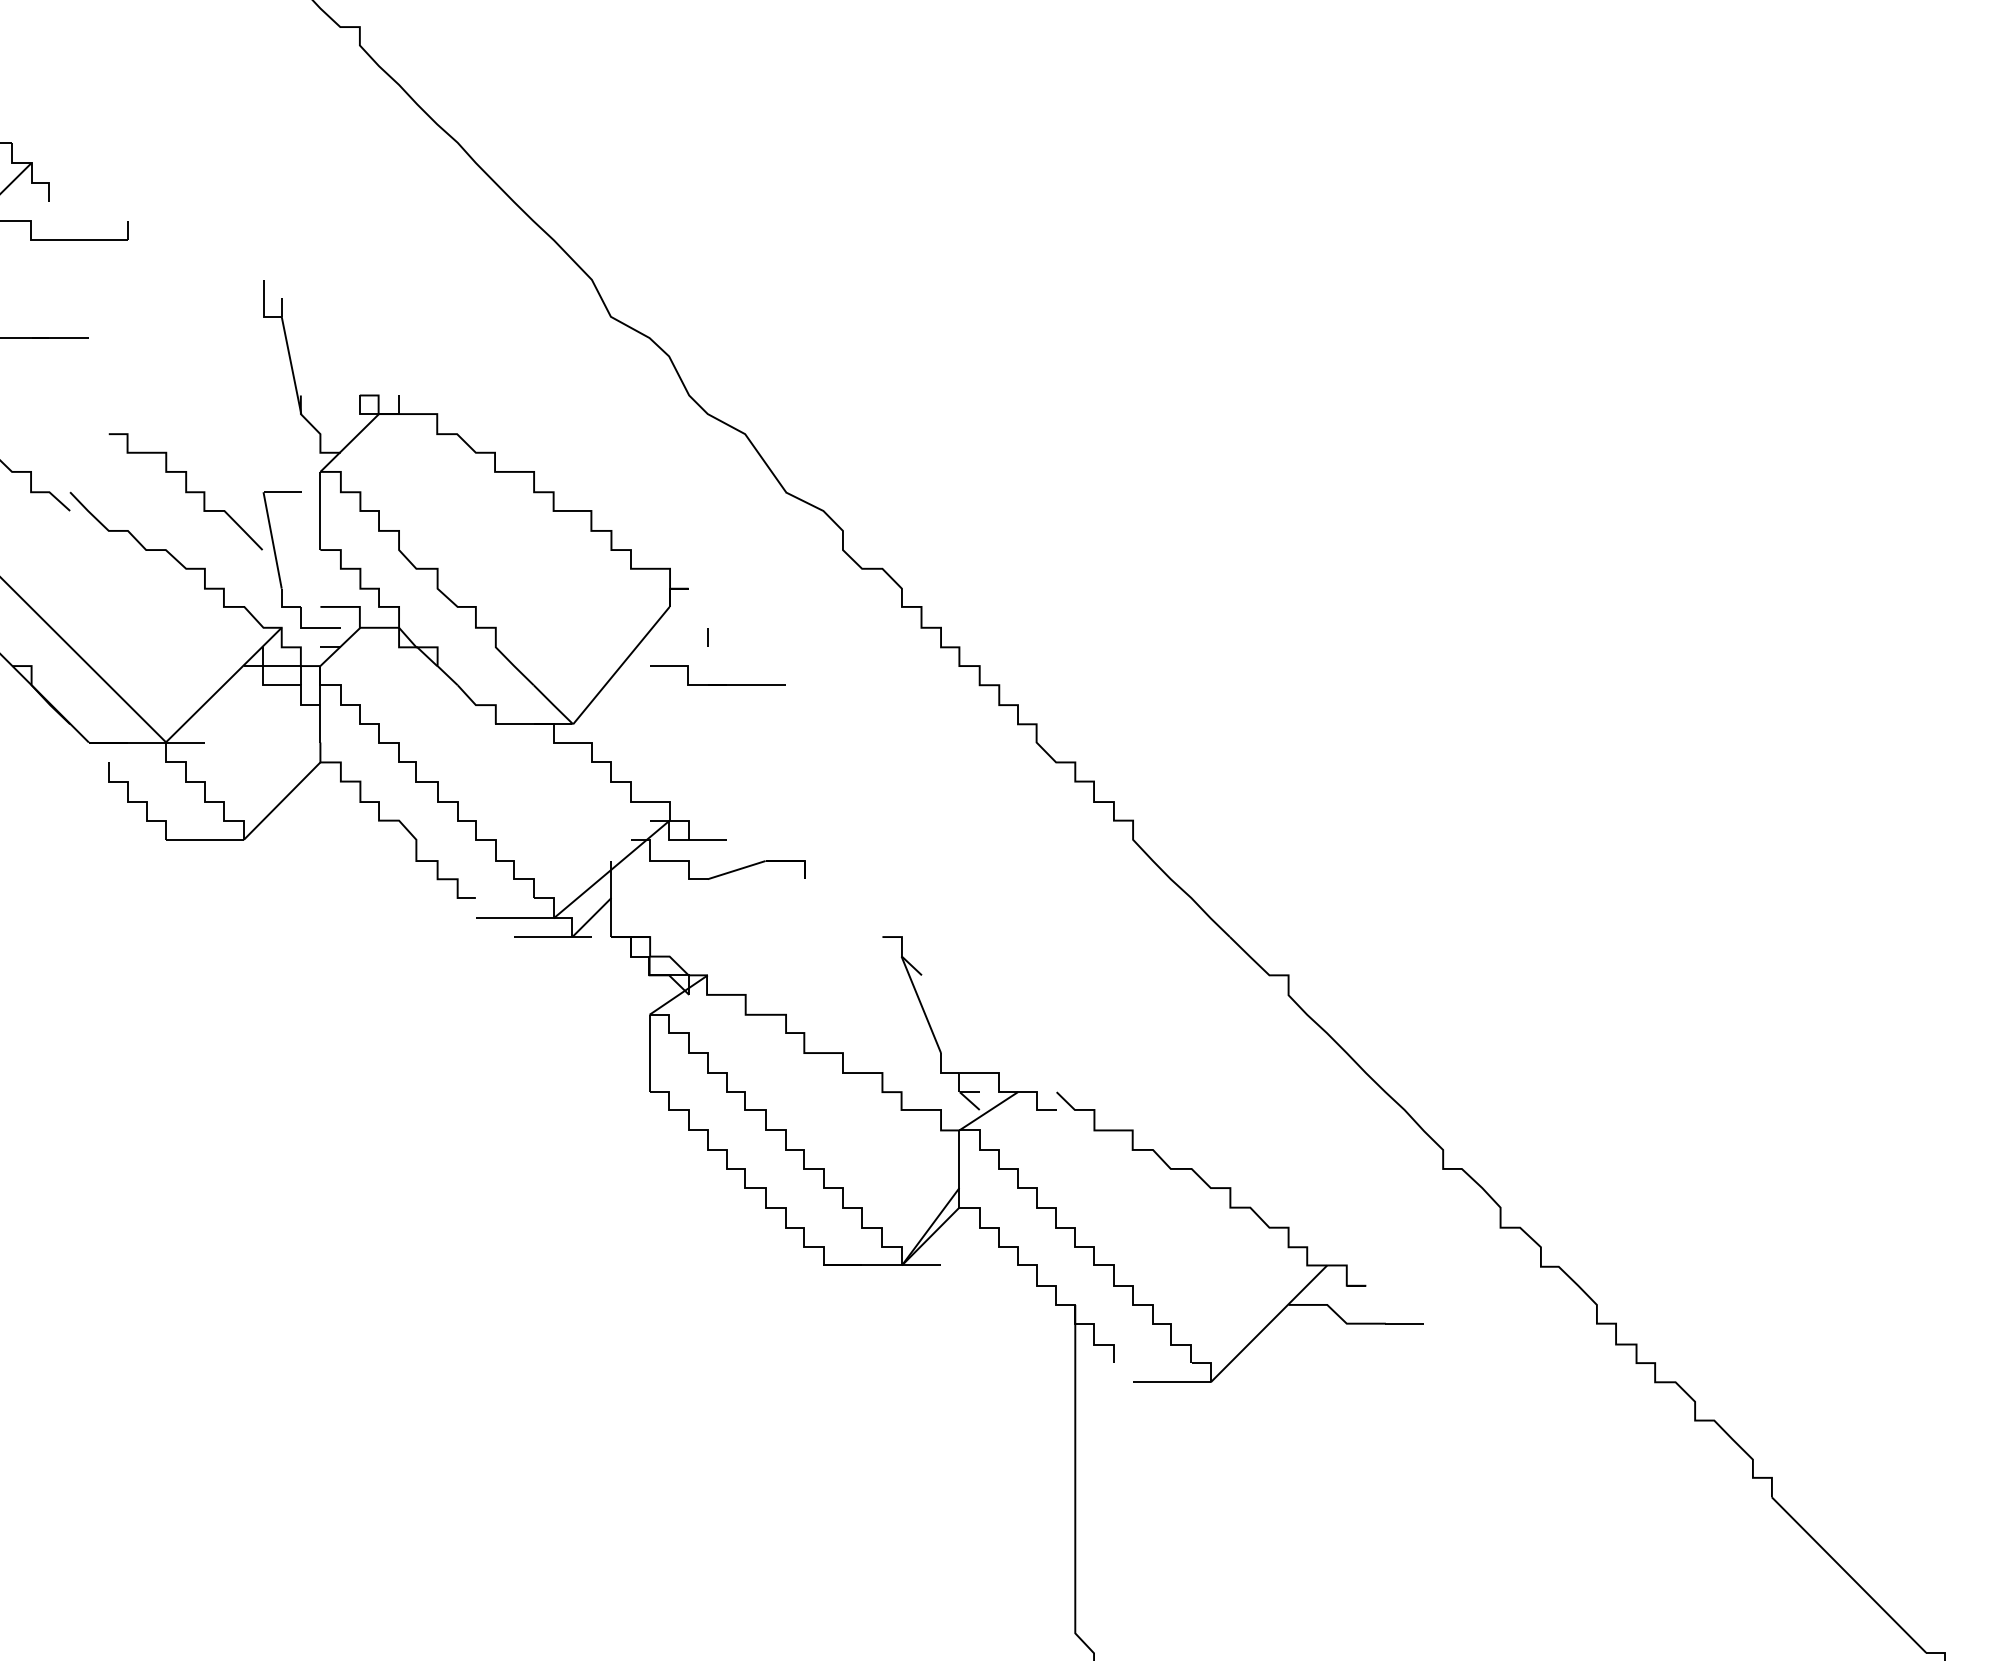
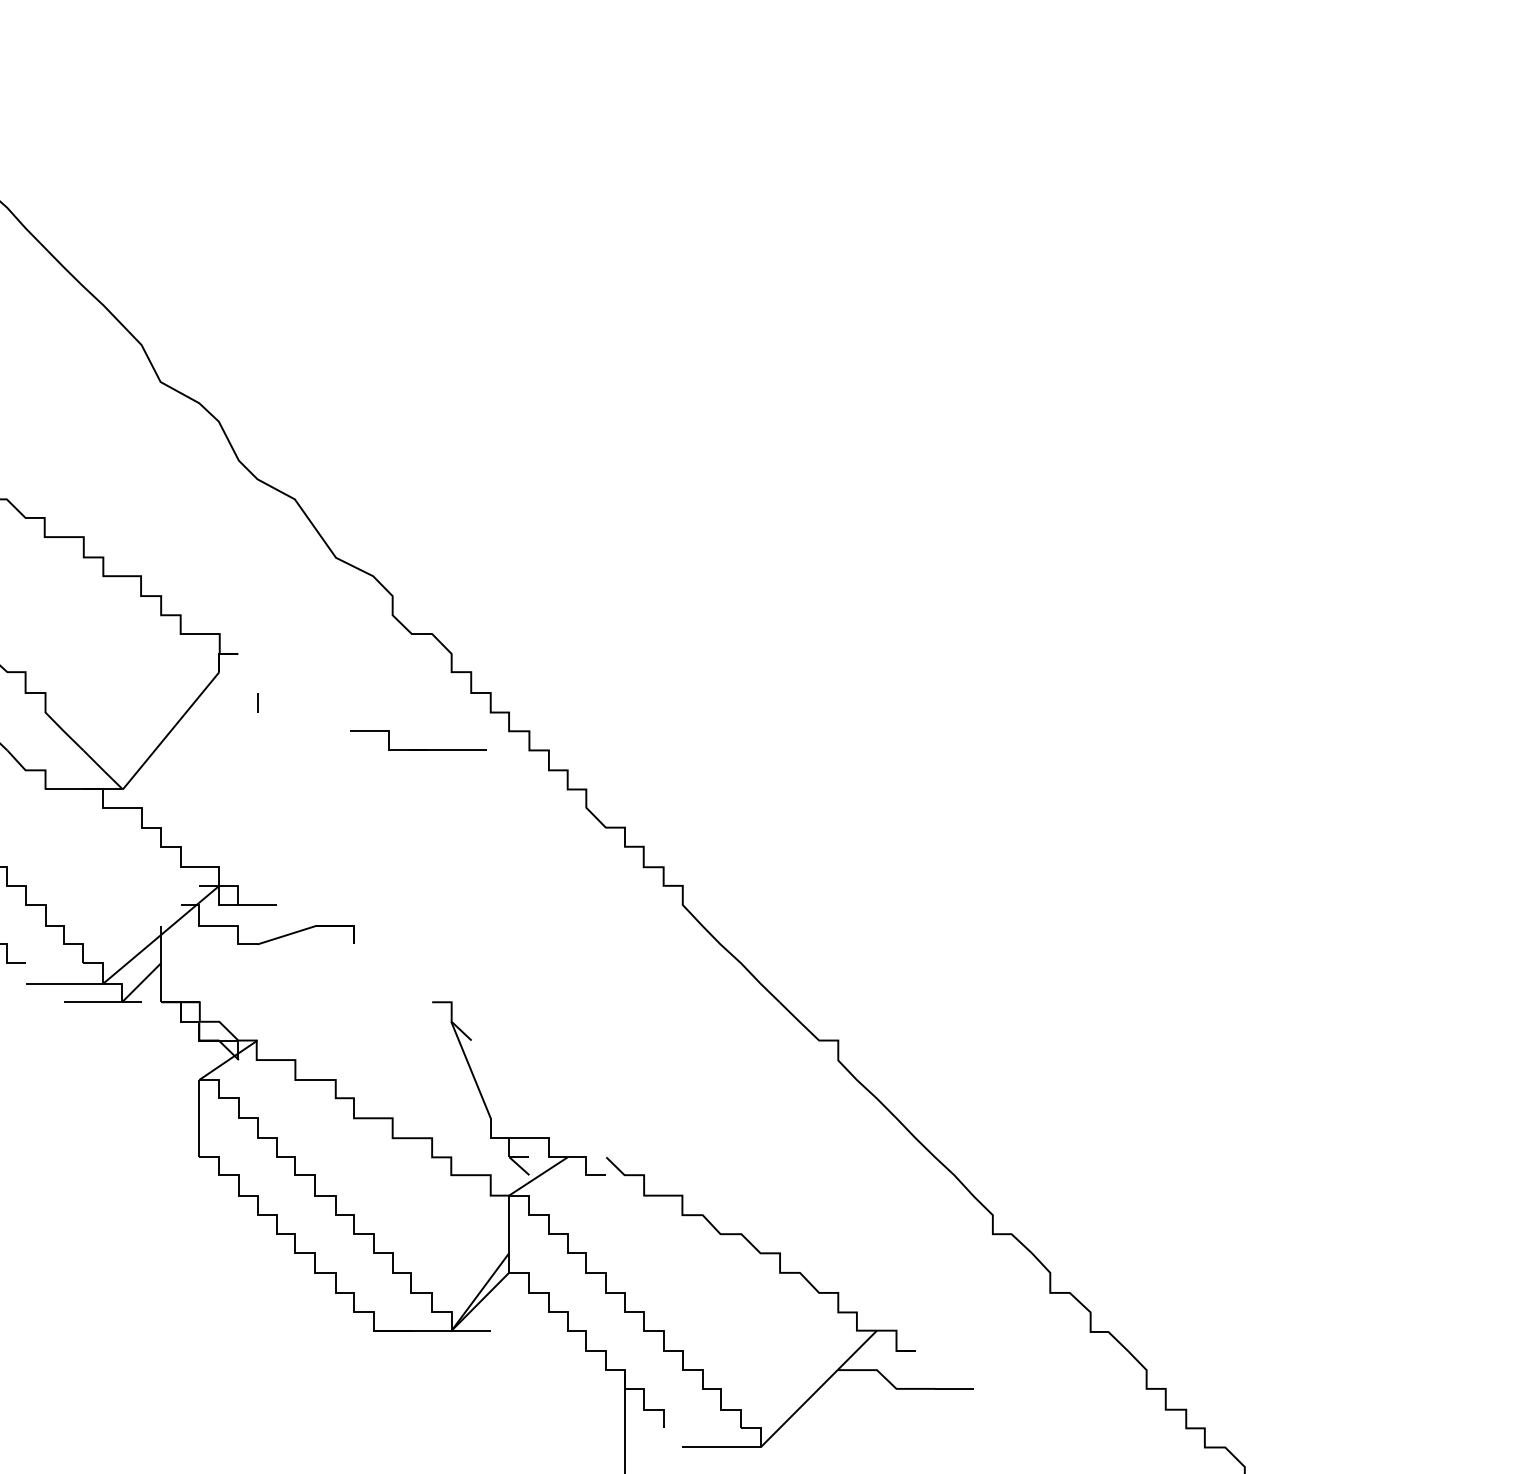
part: (717, 684) -> (418, 749), moved

